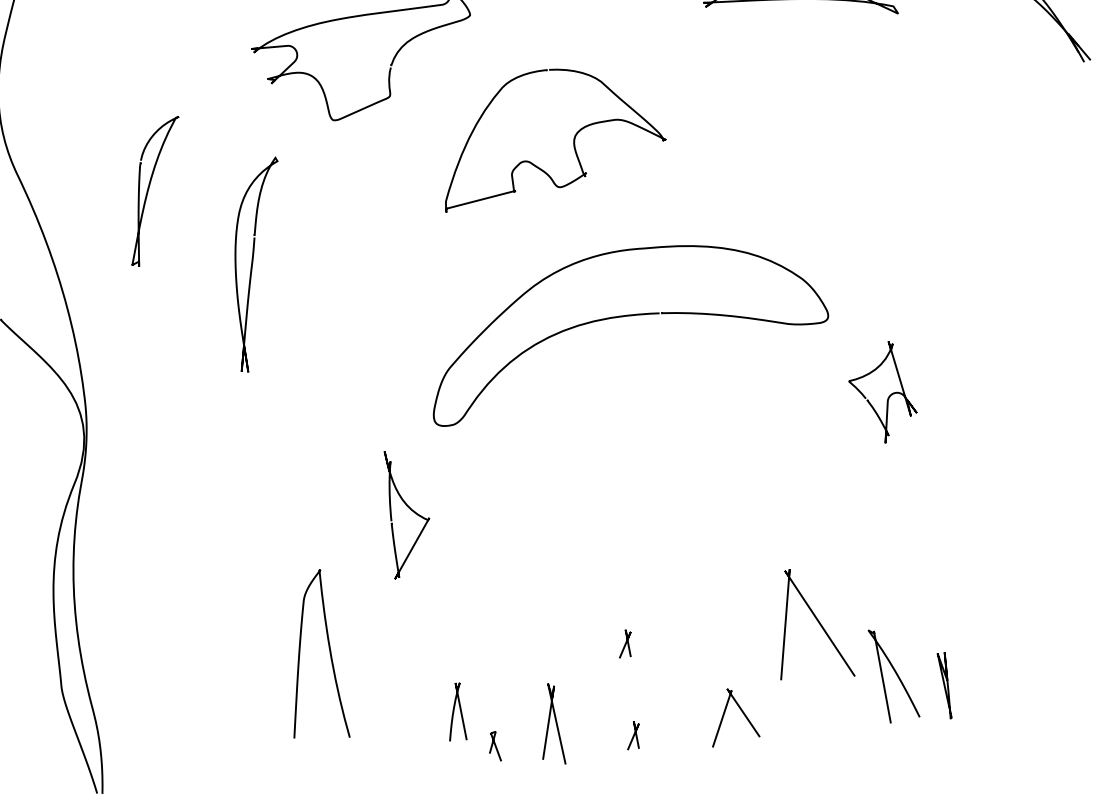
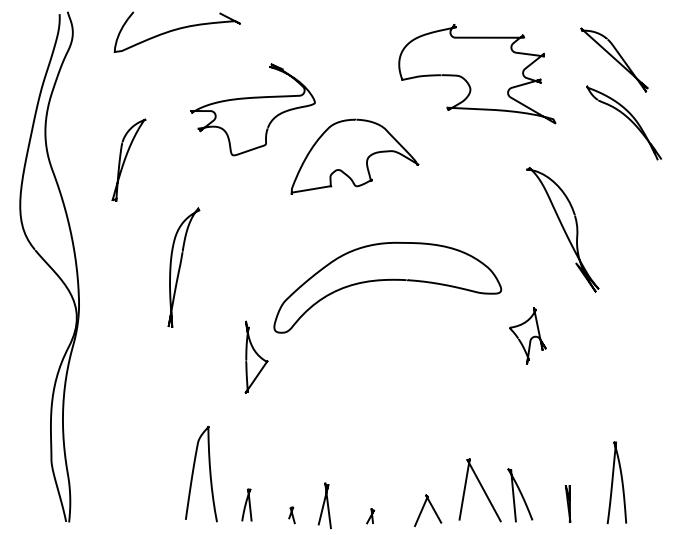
curve: (572, 138) -> (366, 159), moved
curve: (150, 188) -> (126, 158), moved
curve: (926, 197) -> (562, 228), added
curve: (254, 261) -> (181, 265), moved
curve: (410, 510) -> (257, 355), moved
curve: (815, 620) -> (481, 488), moved
curve: (1056, 637) -> (613, 482), added
curve: (625, 644) -> (370, 464), removed
curve: (300, 655) -> (193, 473), moved
curve: (943, 685) -> (567, 503), moved
curve: (454, 711) -> (246, 504), moved

